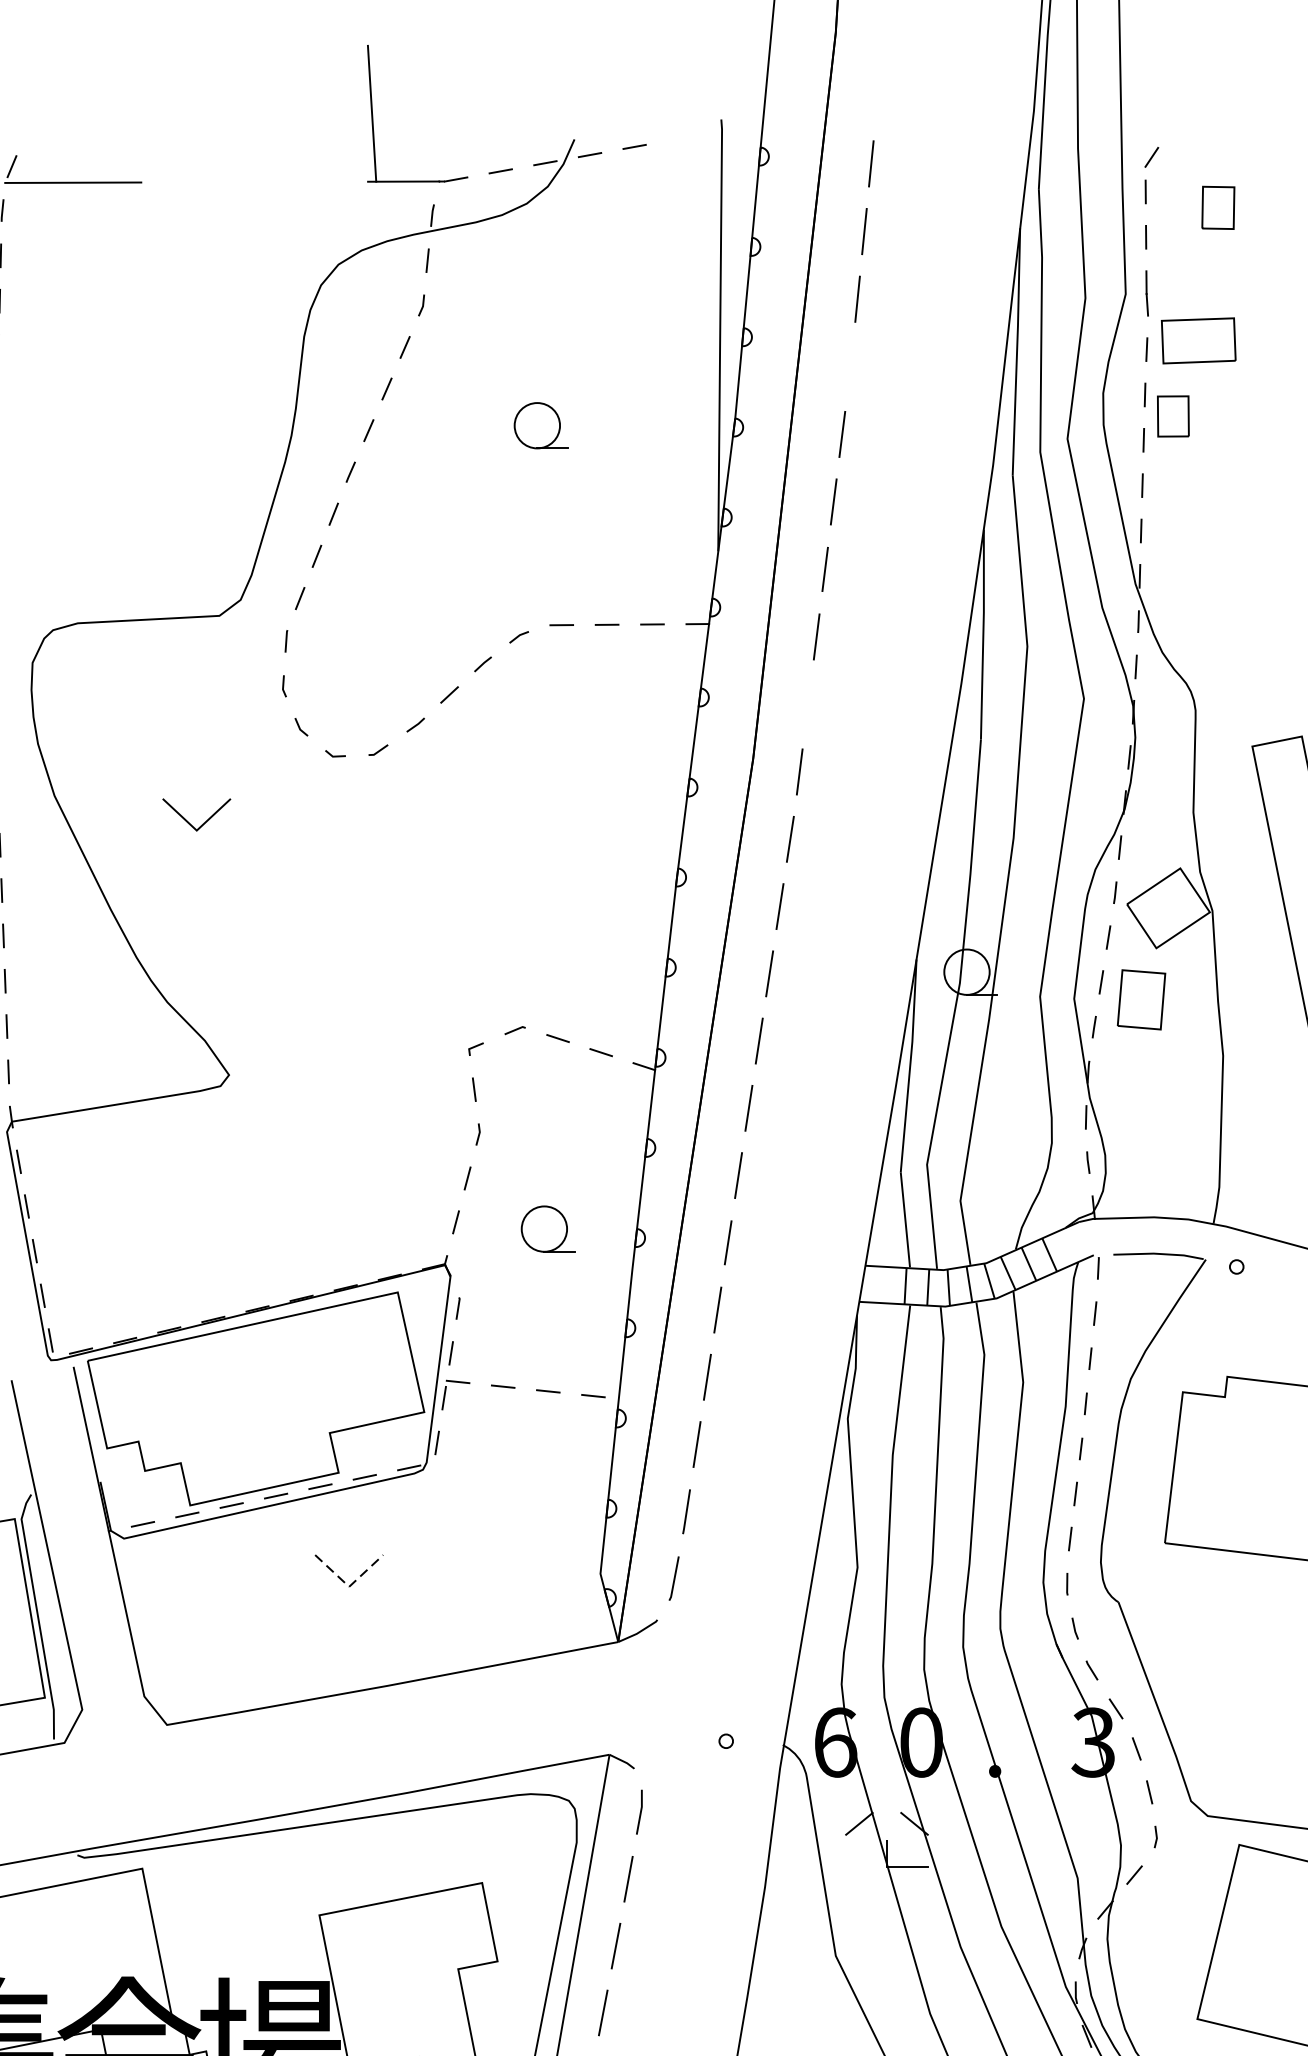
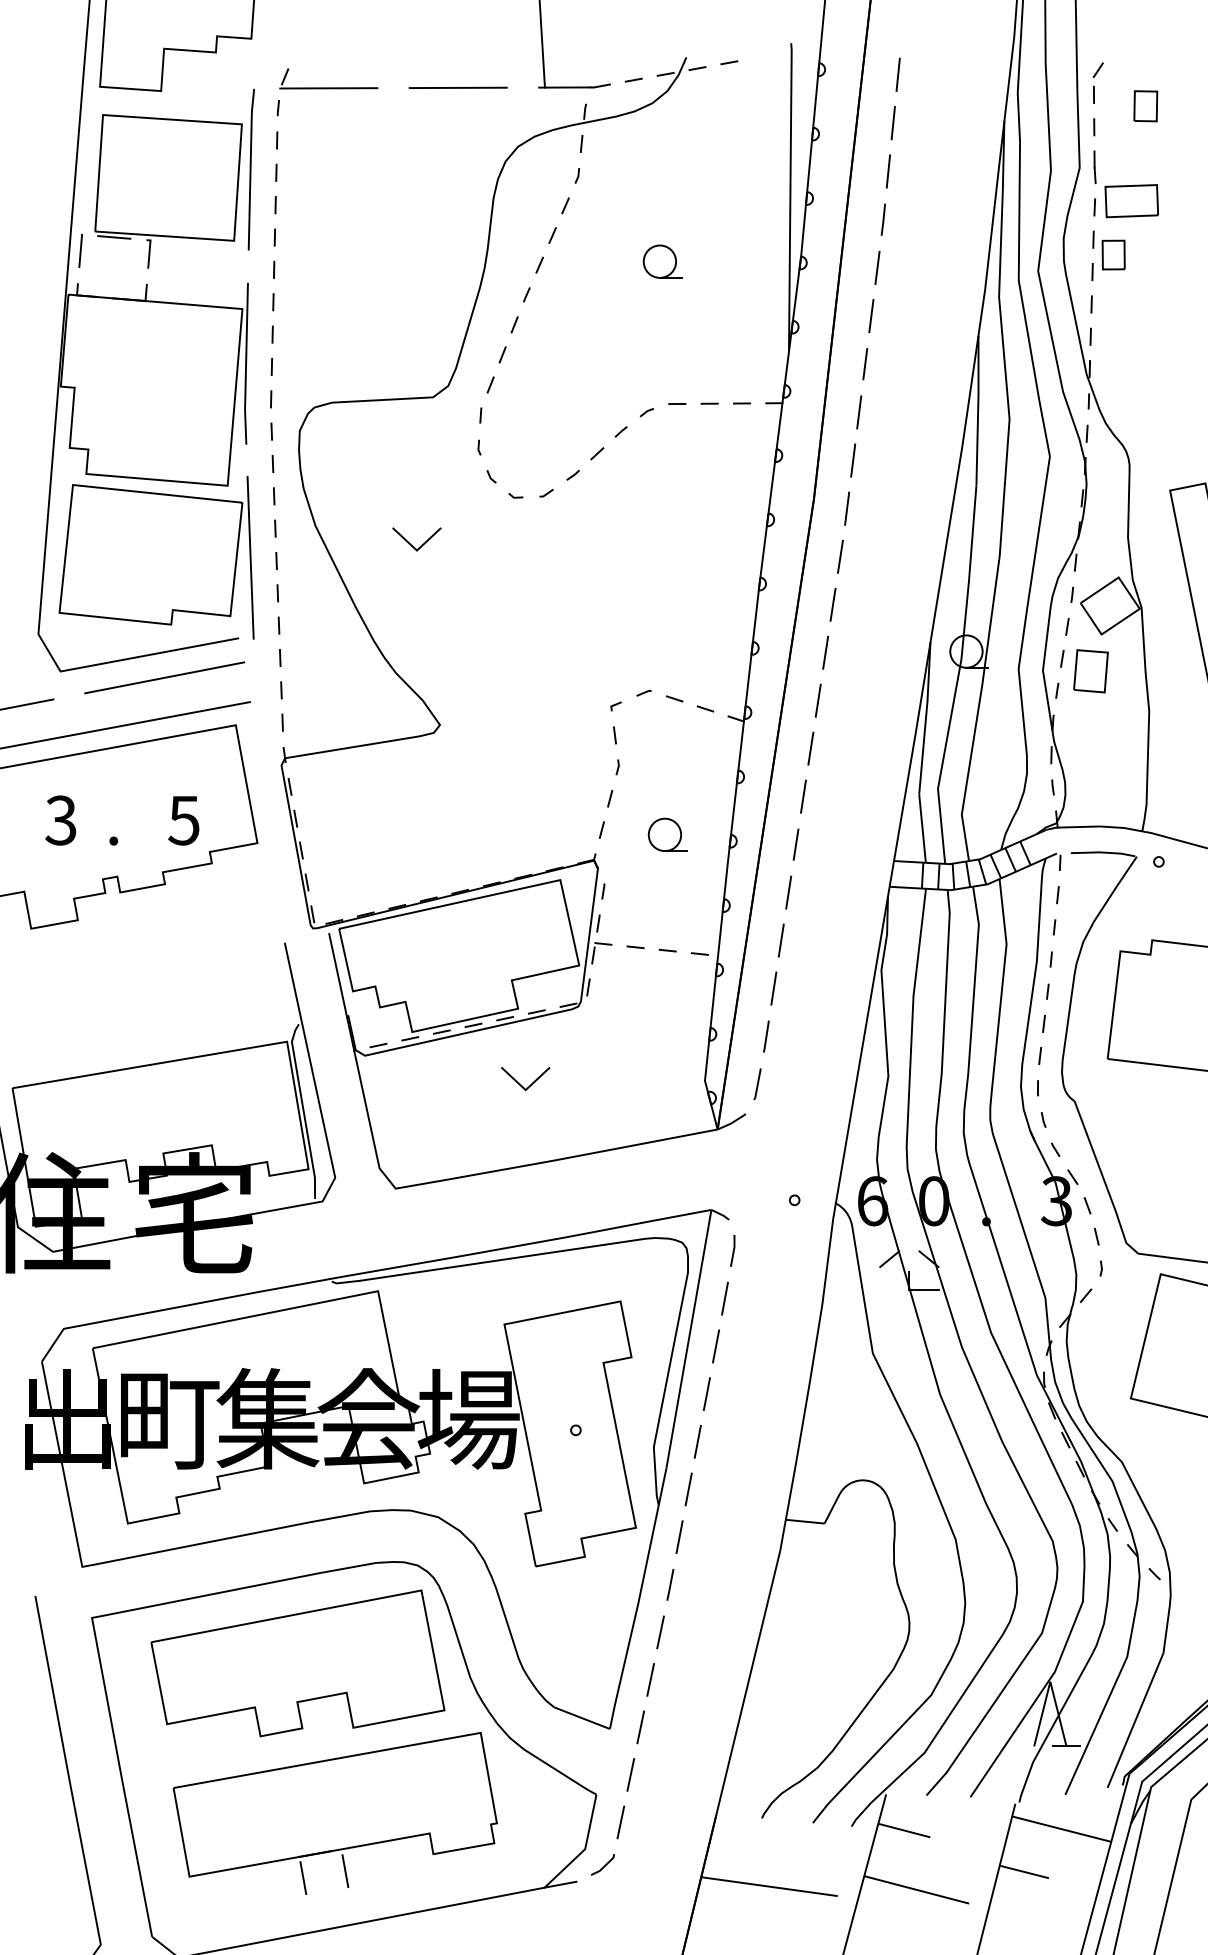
line: (253, 181) -> (457, 87), added
line: (849, 366) -> (882, 219), added
line: (808, 704) -> (853, 460), added
line: (348, 1587) -> (525, 1090), dashed -> solid

